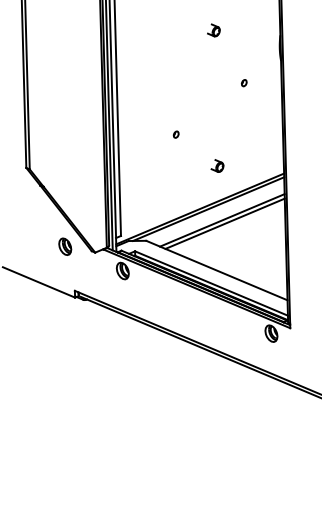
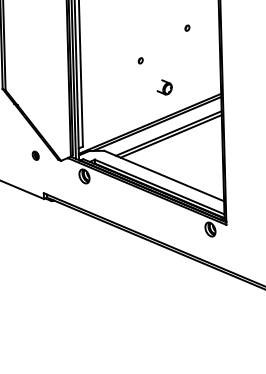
part: (244, 83) -> (187, 28), moved
part: (175, 134) -> (140, 60), moved
part: (217, 165) -> (164, 86), size x1.4
part: (65, 246) -> (35, 155), size x0.6

